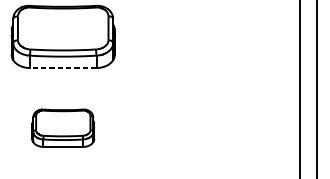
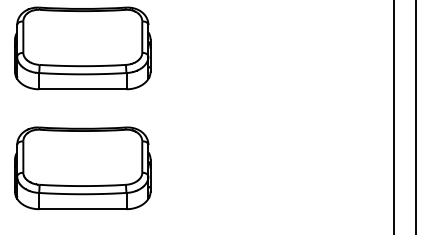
line: (62, 68) -> (82, 89), dashed -> solid
part: (62, 128) -> (82, 168), size x1.67

